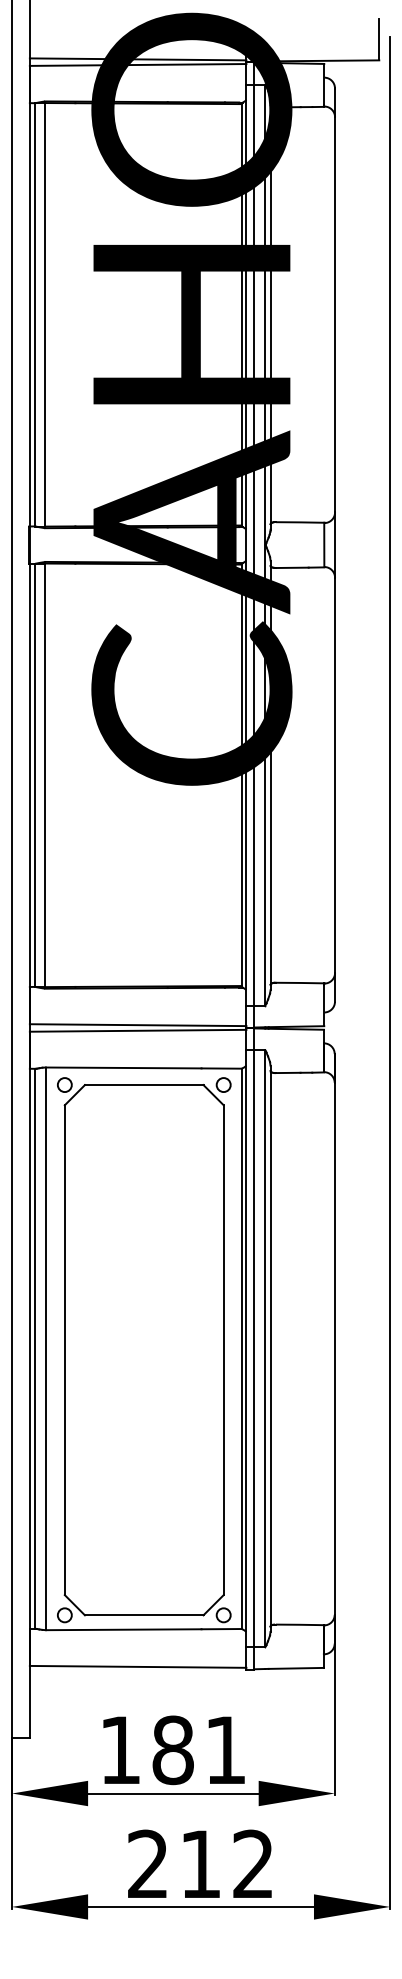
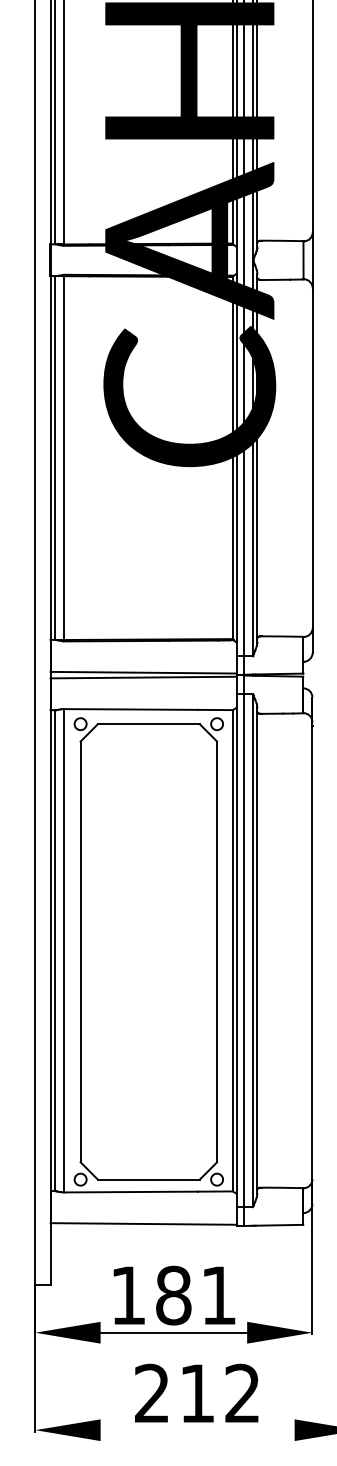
line: (200, 1906) -> (197, 1429), removed

